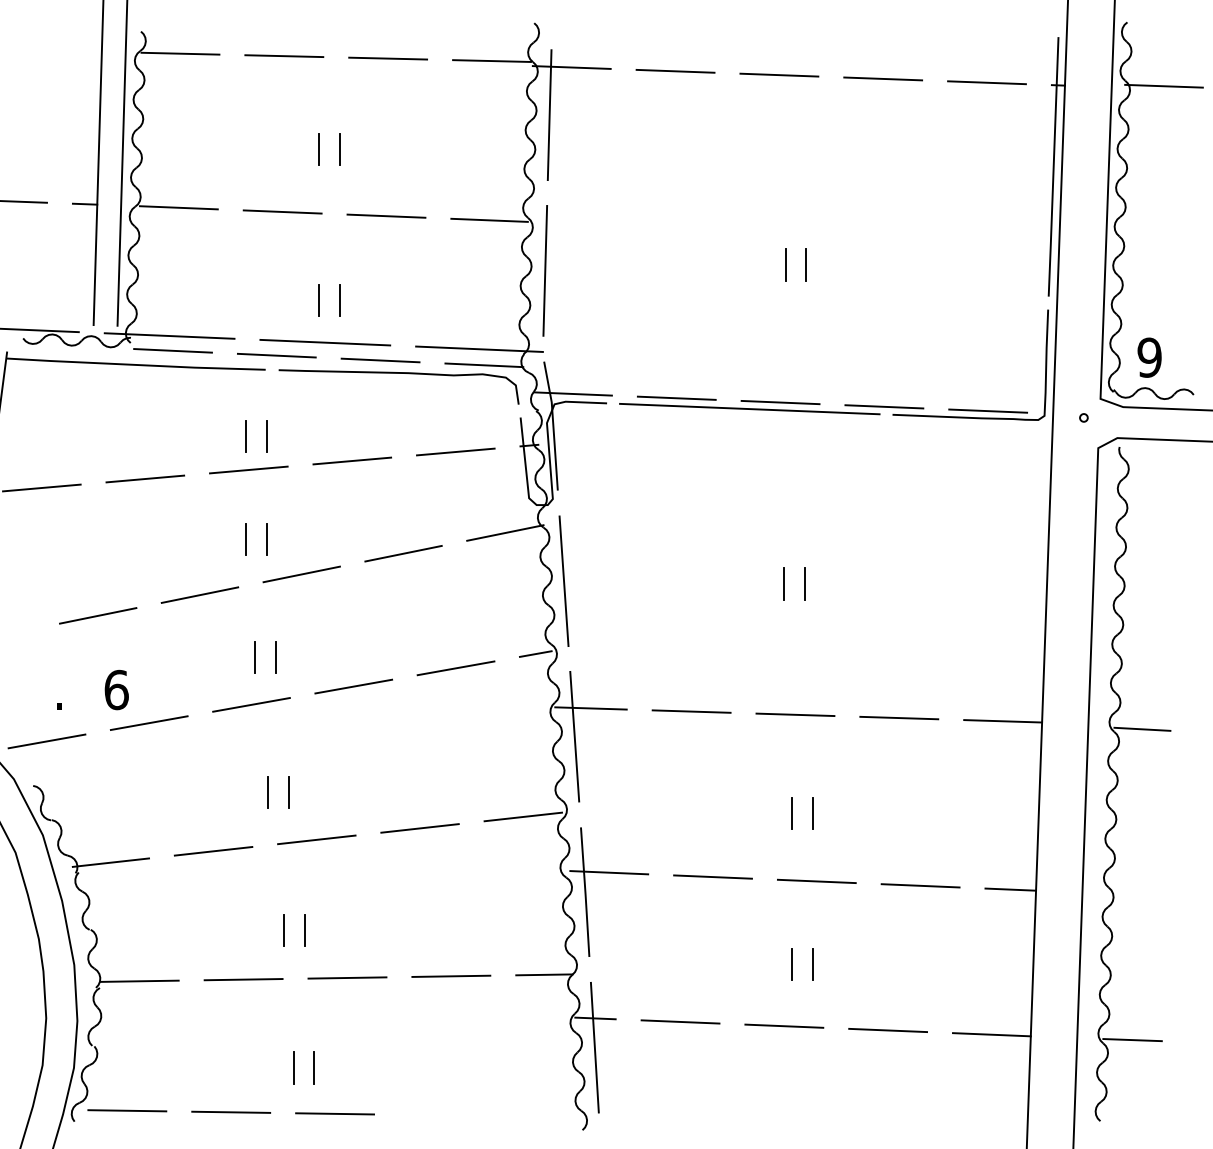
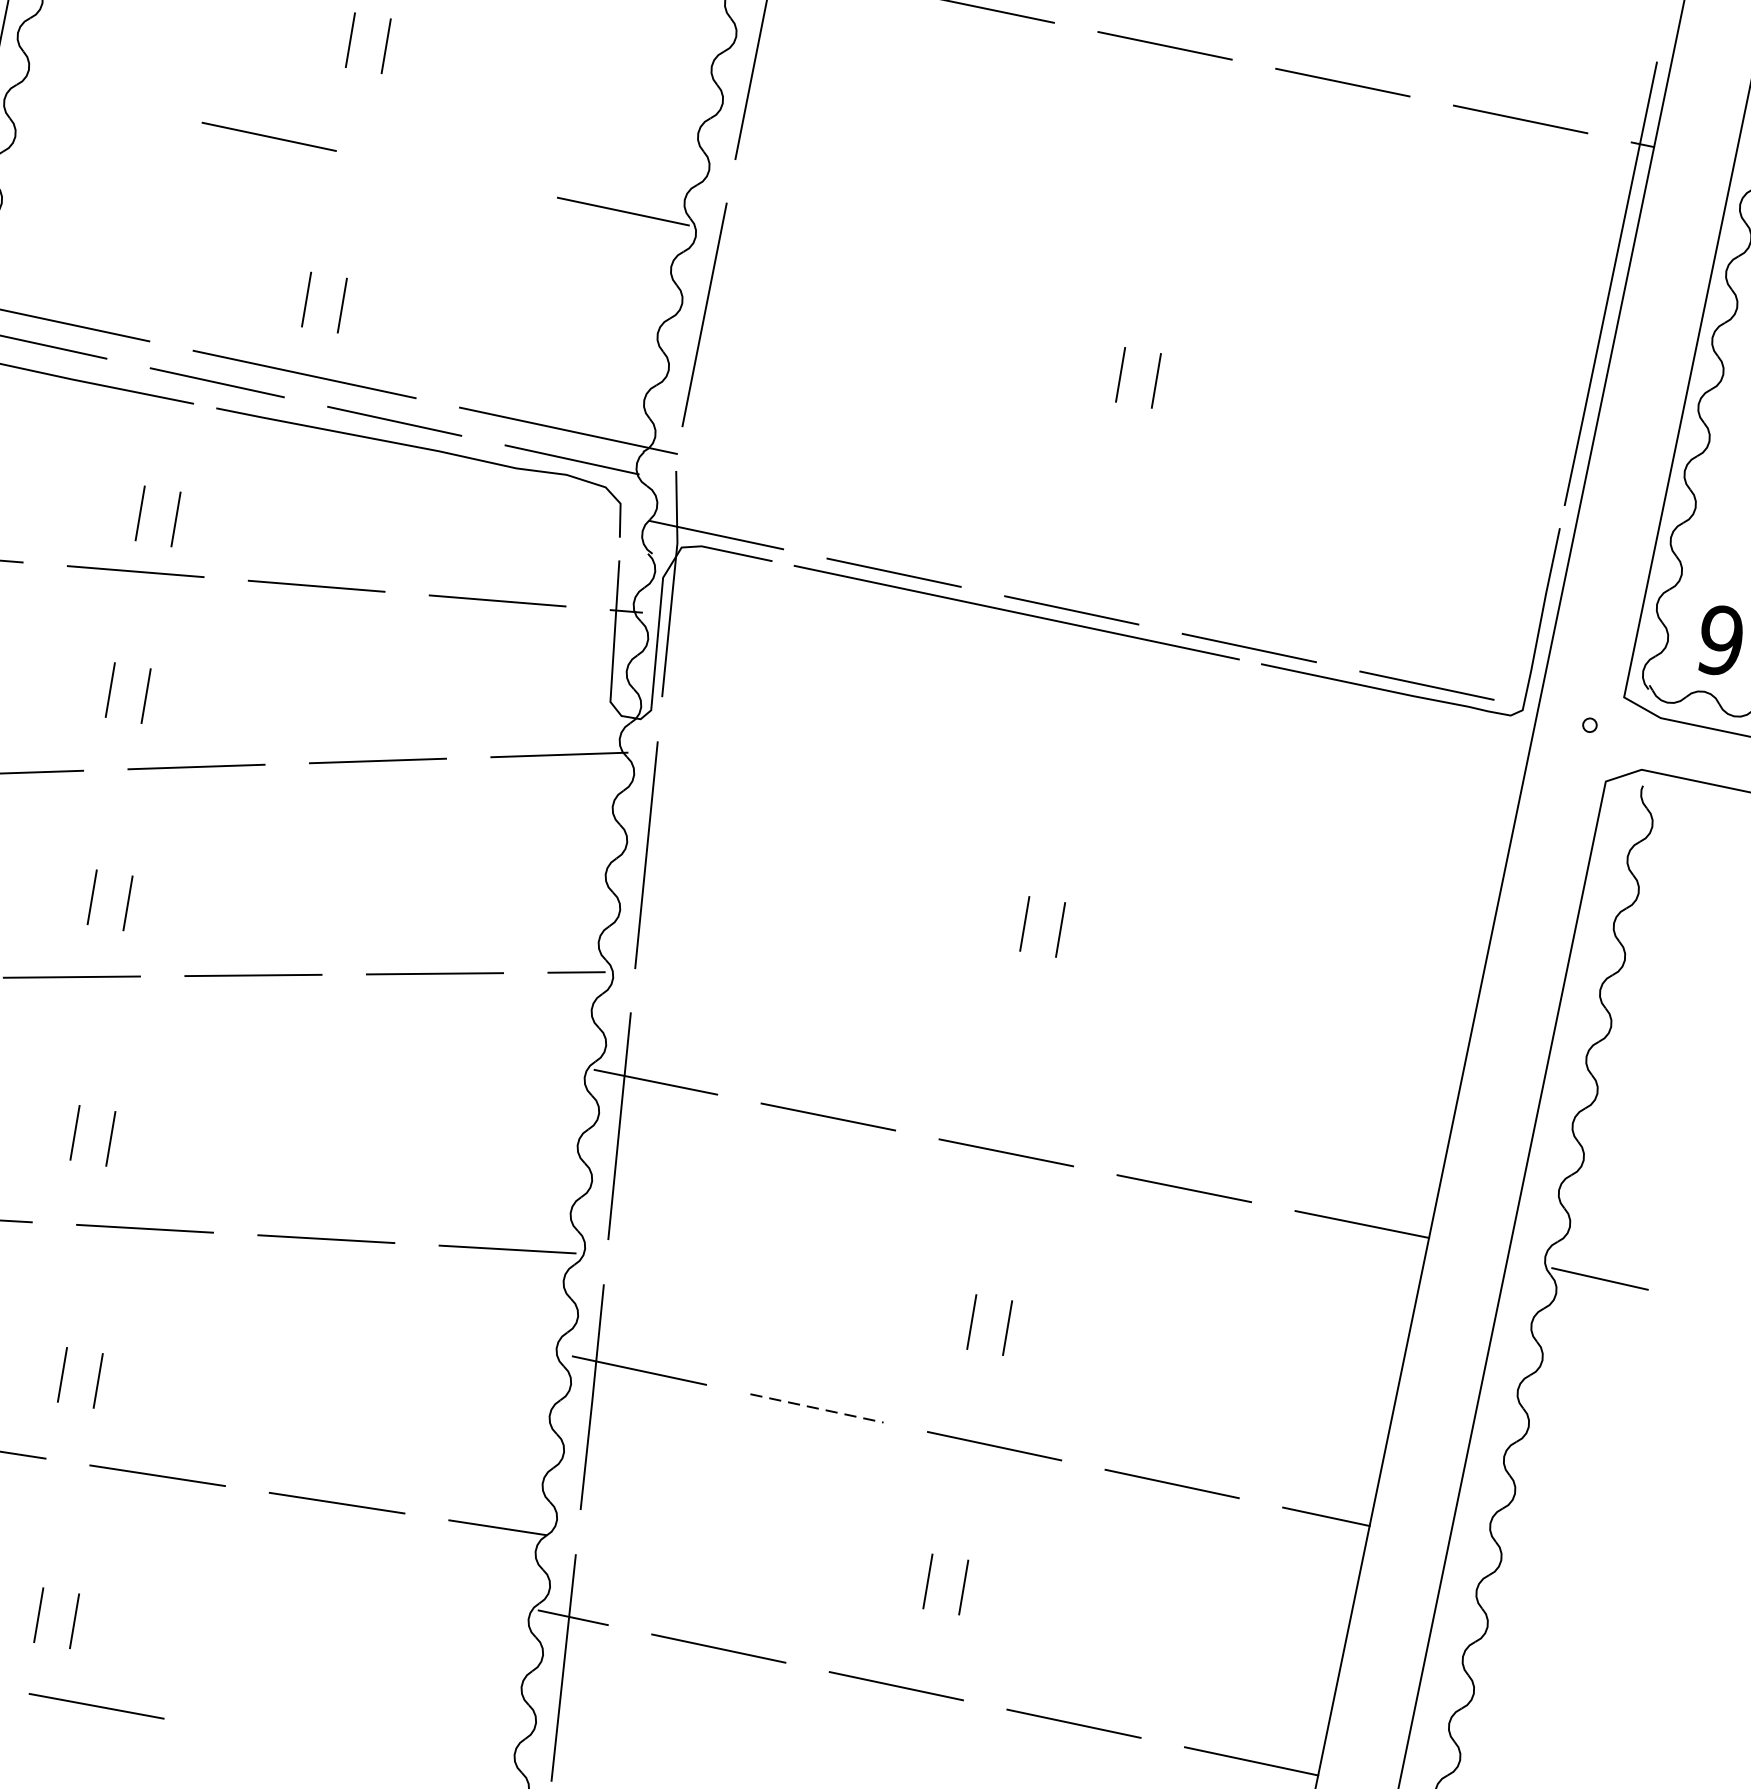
line: (178, 207) -> (91, 98), removed
line: (386, 215) -> (447, 173), removed
line: (713, 877) -> (817, 1409), solid -> dashed

